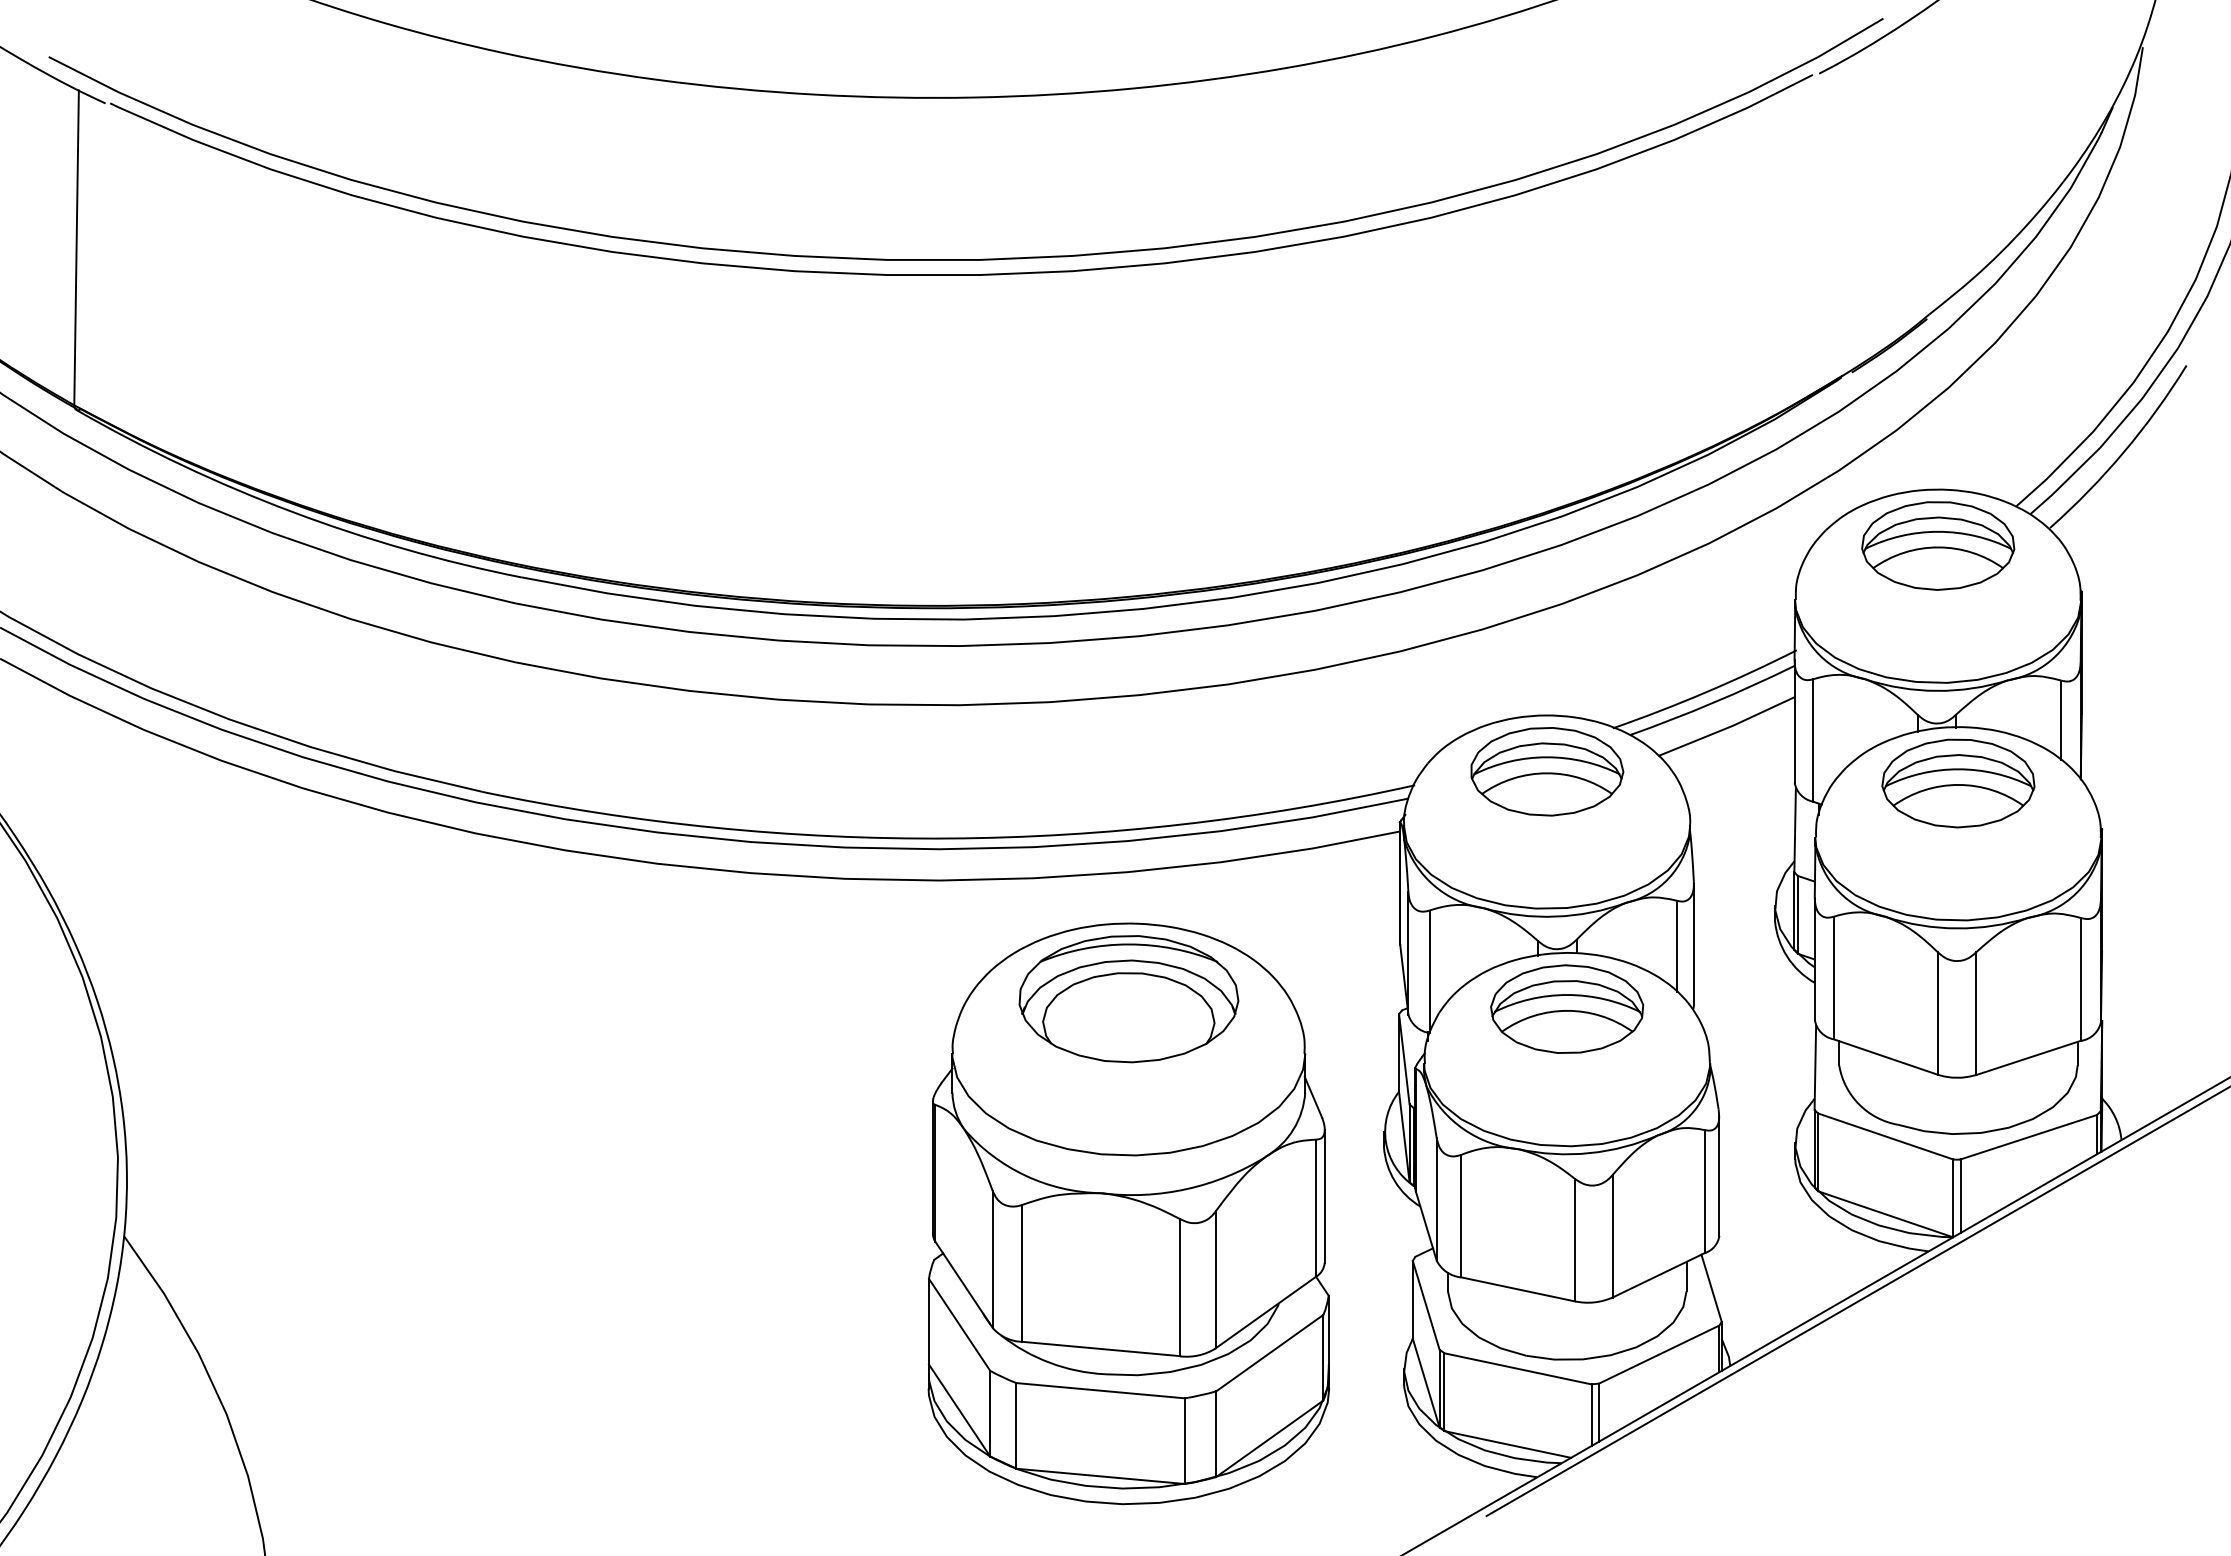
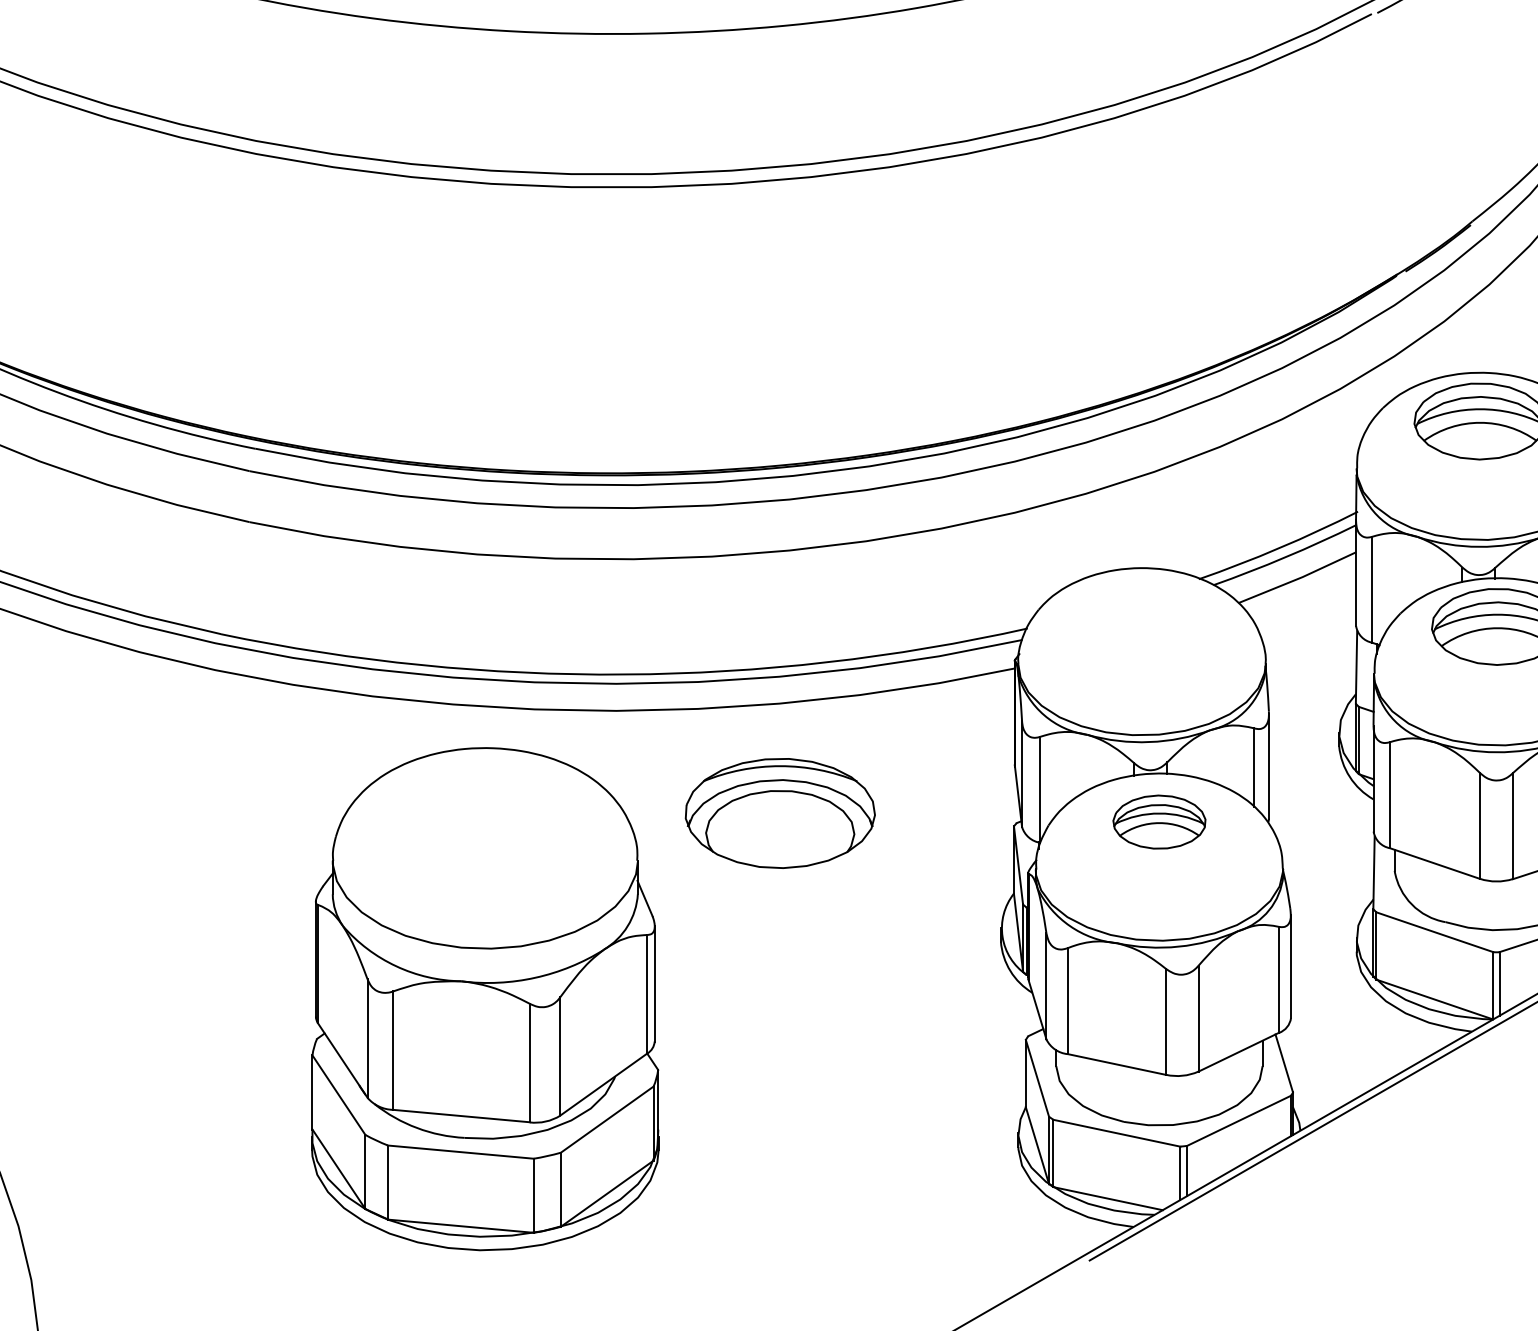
part: (1547, 771) -> (1142, 616), removed
part: (1567, 1008) -> (1159, 821), size x0.7
part: (1128, 1213) -> (485, 998), moved

